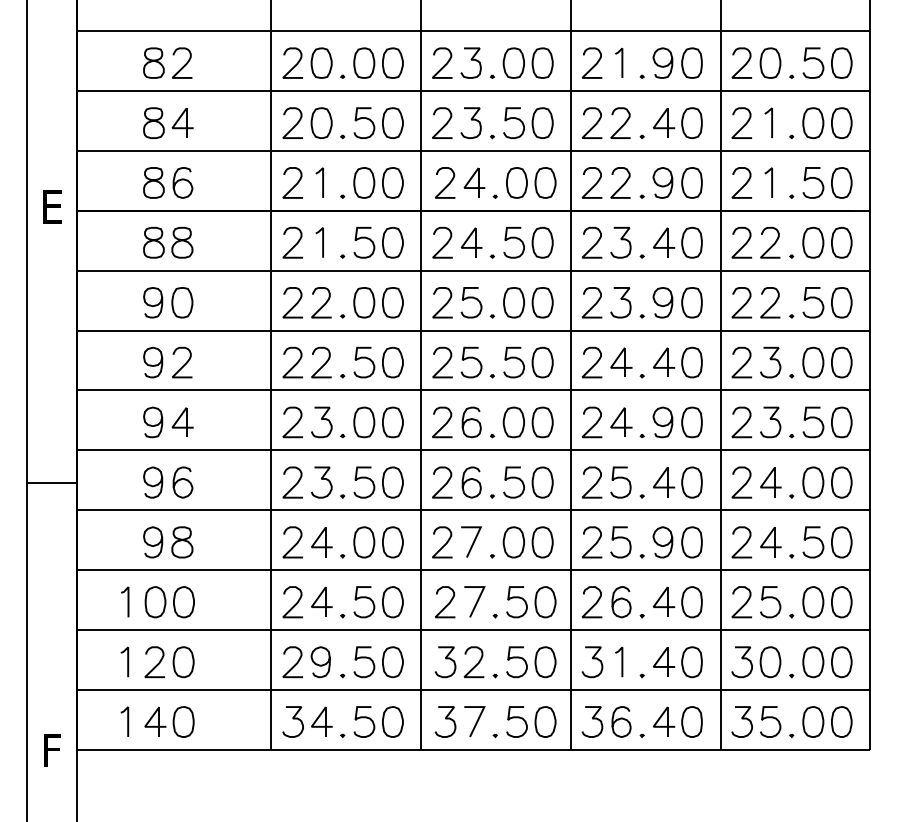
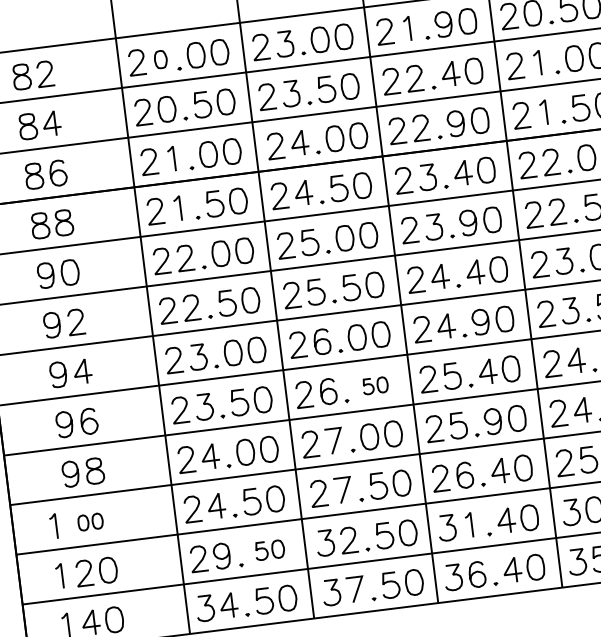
part: (321, 62) -> (160, 59), size x0.7
part: (528, 482) -> (375, 385), size x0.6
part: (169, 602) -> (90, 522), size x0.6
part: (378, 662) -> (269, 550), size x0.7

